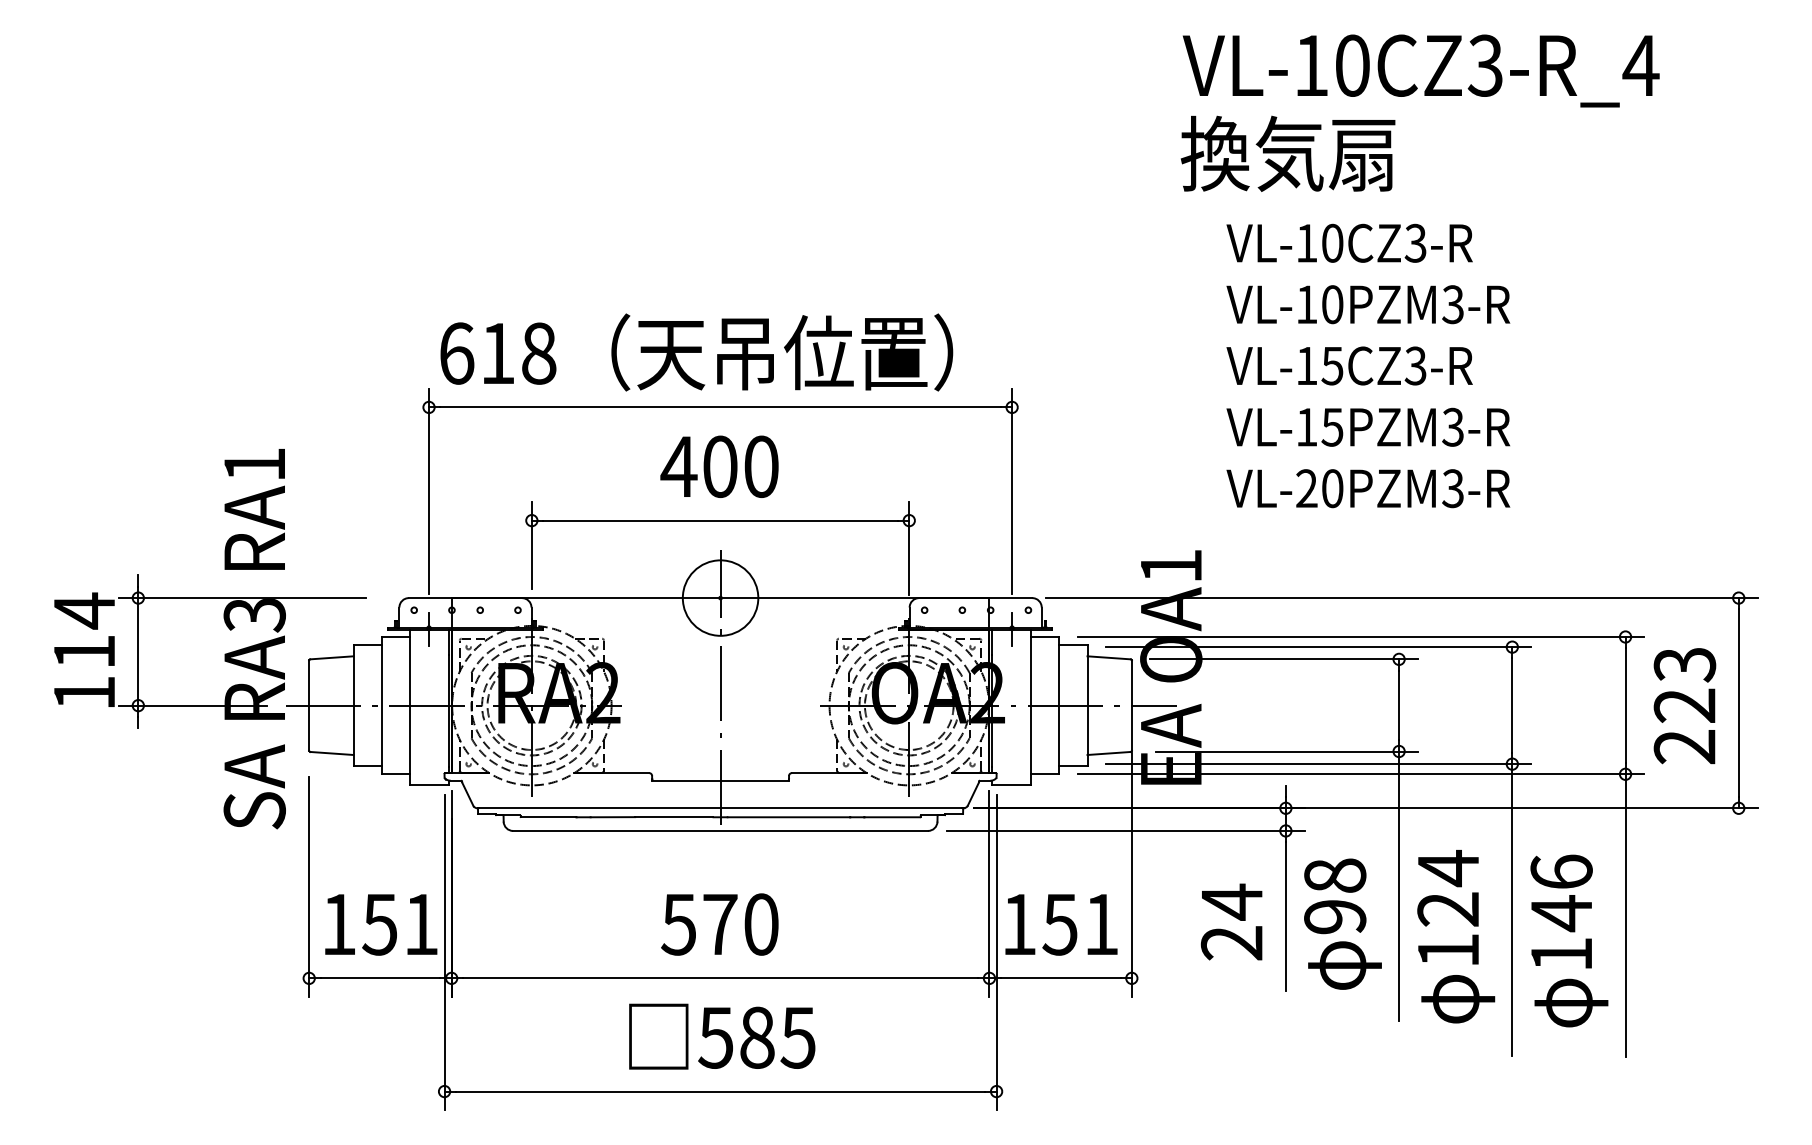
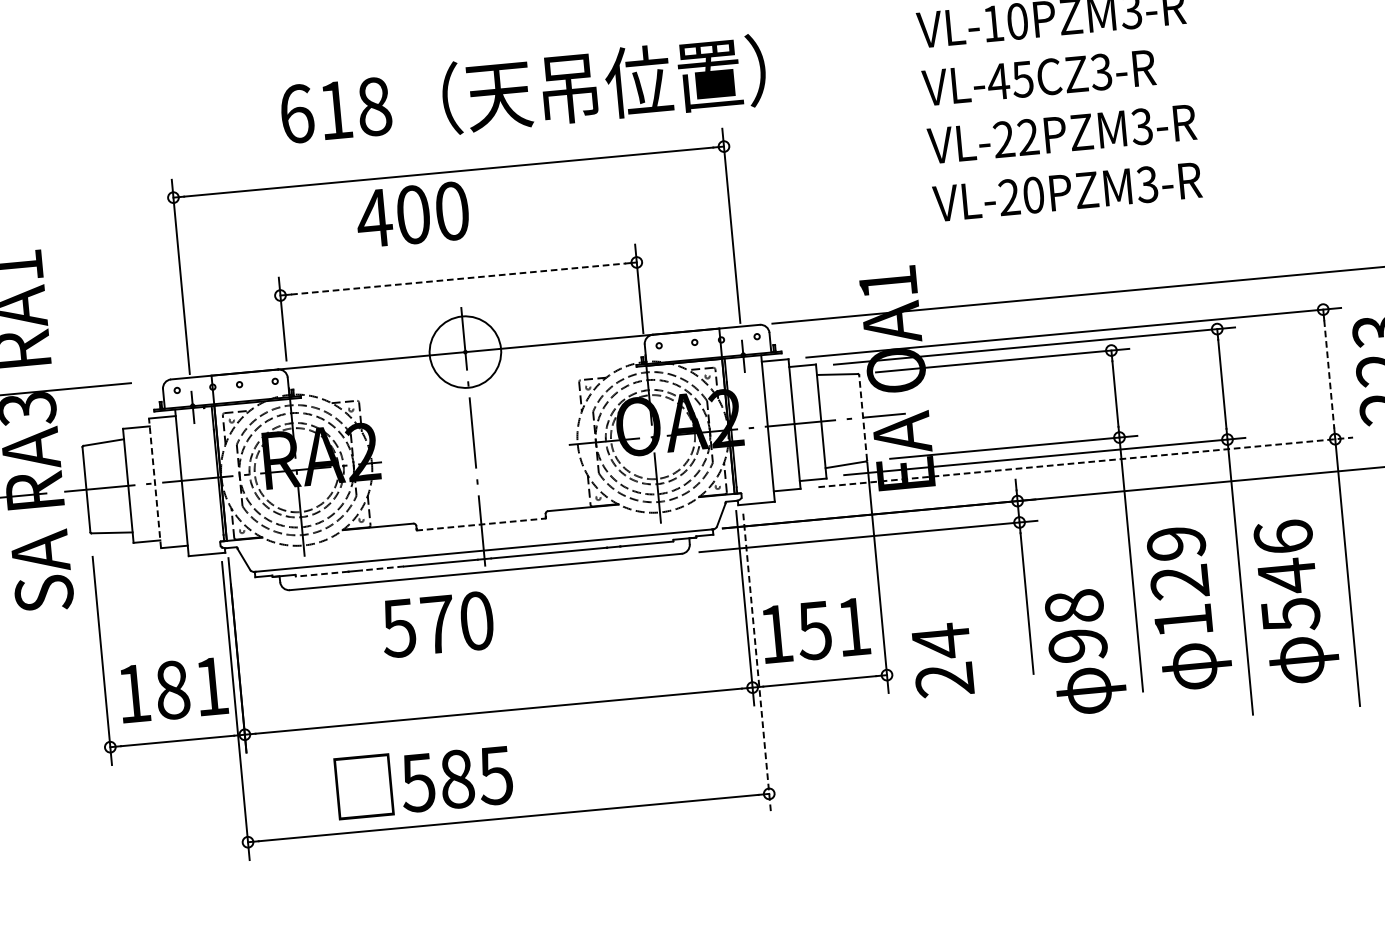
text: (696, 352) -> (523, 91), moved
text: (1306, 365) -> (998, 81), VL-15CZ3-R -> VL-45CZ3-R
text: (1319, 426) -> (1015, 137), VL-15PZM3-R -> VL-22PZM3-R
text: (719, 466) -> (412, 214), moved
line: (721, 520) -> (459, 278), solid -> dashed
line: (381, 705) -> (154, 483), solid -> dashed
line: (1131, 705) -> (862, 417), solid -> dashed
line: (1625, 706) -> (1329, 375), solid -> dashed
line: (1361, 774) -> (1085, 462), solid -> dashed
line: (720, 780) -> (481, 524), solid -> dashed
line: (548, 817) -> (322, 574), solid -> dashed
line: (612, 817) -> (382, 568), solid -> dashed
text: (1448, 868) -> (1176, 543), 124 -> 129
text: (1231, 921) -> (942, 659), moved
text: (1342, 923) -> (1085, 651), moved
text: (379, 924) -> (171, 690), 151 -> 181
text: (719, 924) -> (437, 624), moved
line: (996, 952) -> (756, 662), solid -> dashed
text: (1561, 954) -> (1290, 614), 146 -> 546
text: (722, 1036) -> (424, 781), moved

